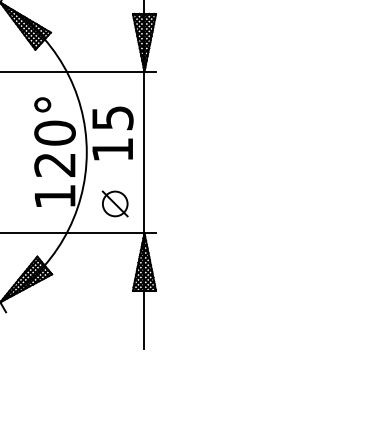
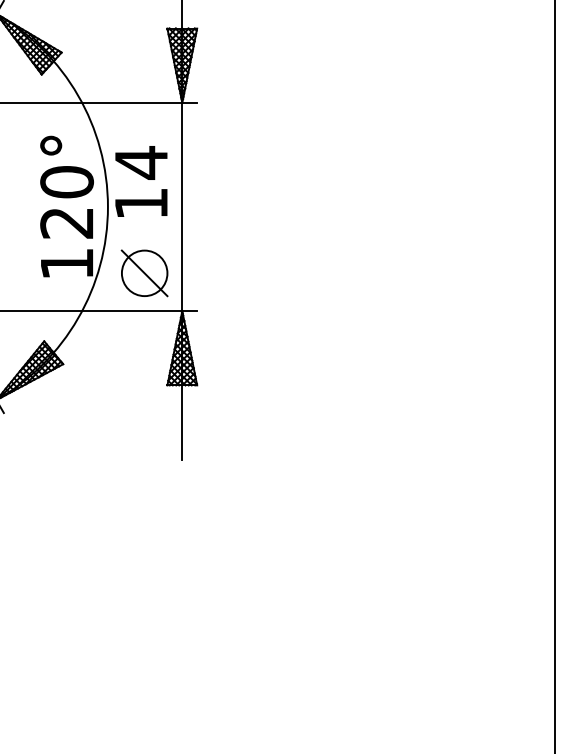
text: (112, 117) -> (141, 162), 15 -> 14
part: (115, 204) -> (144, 273), size x1.43

